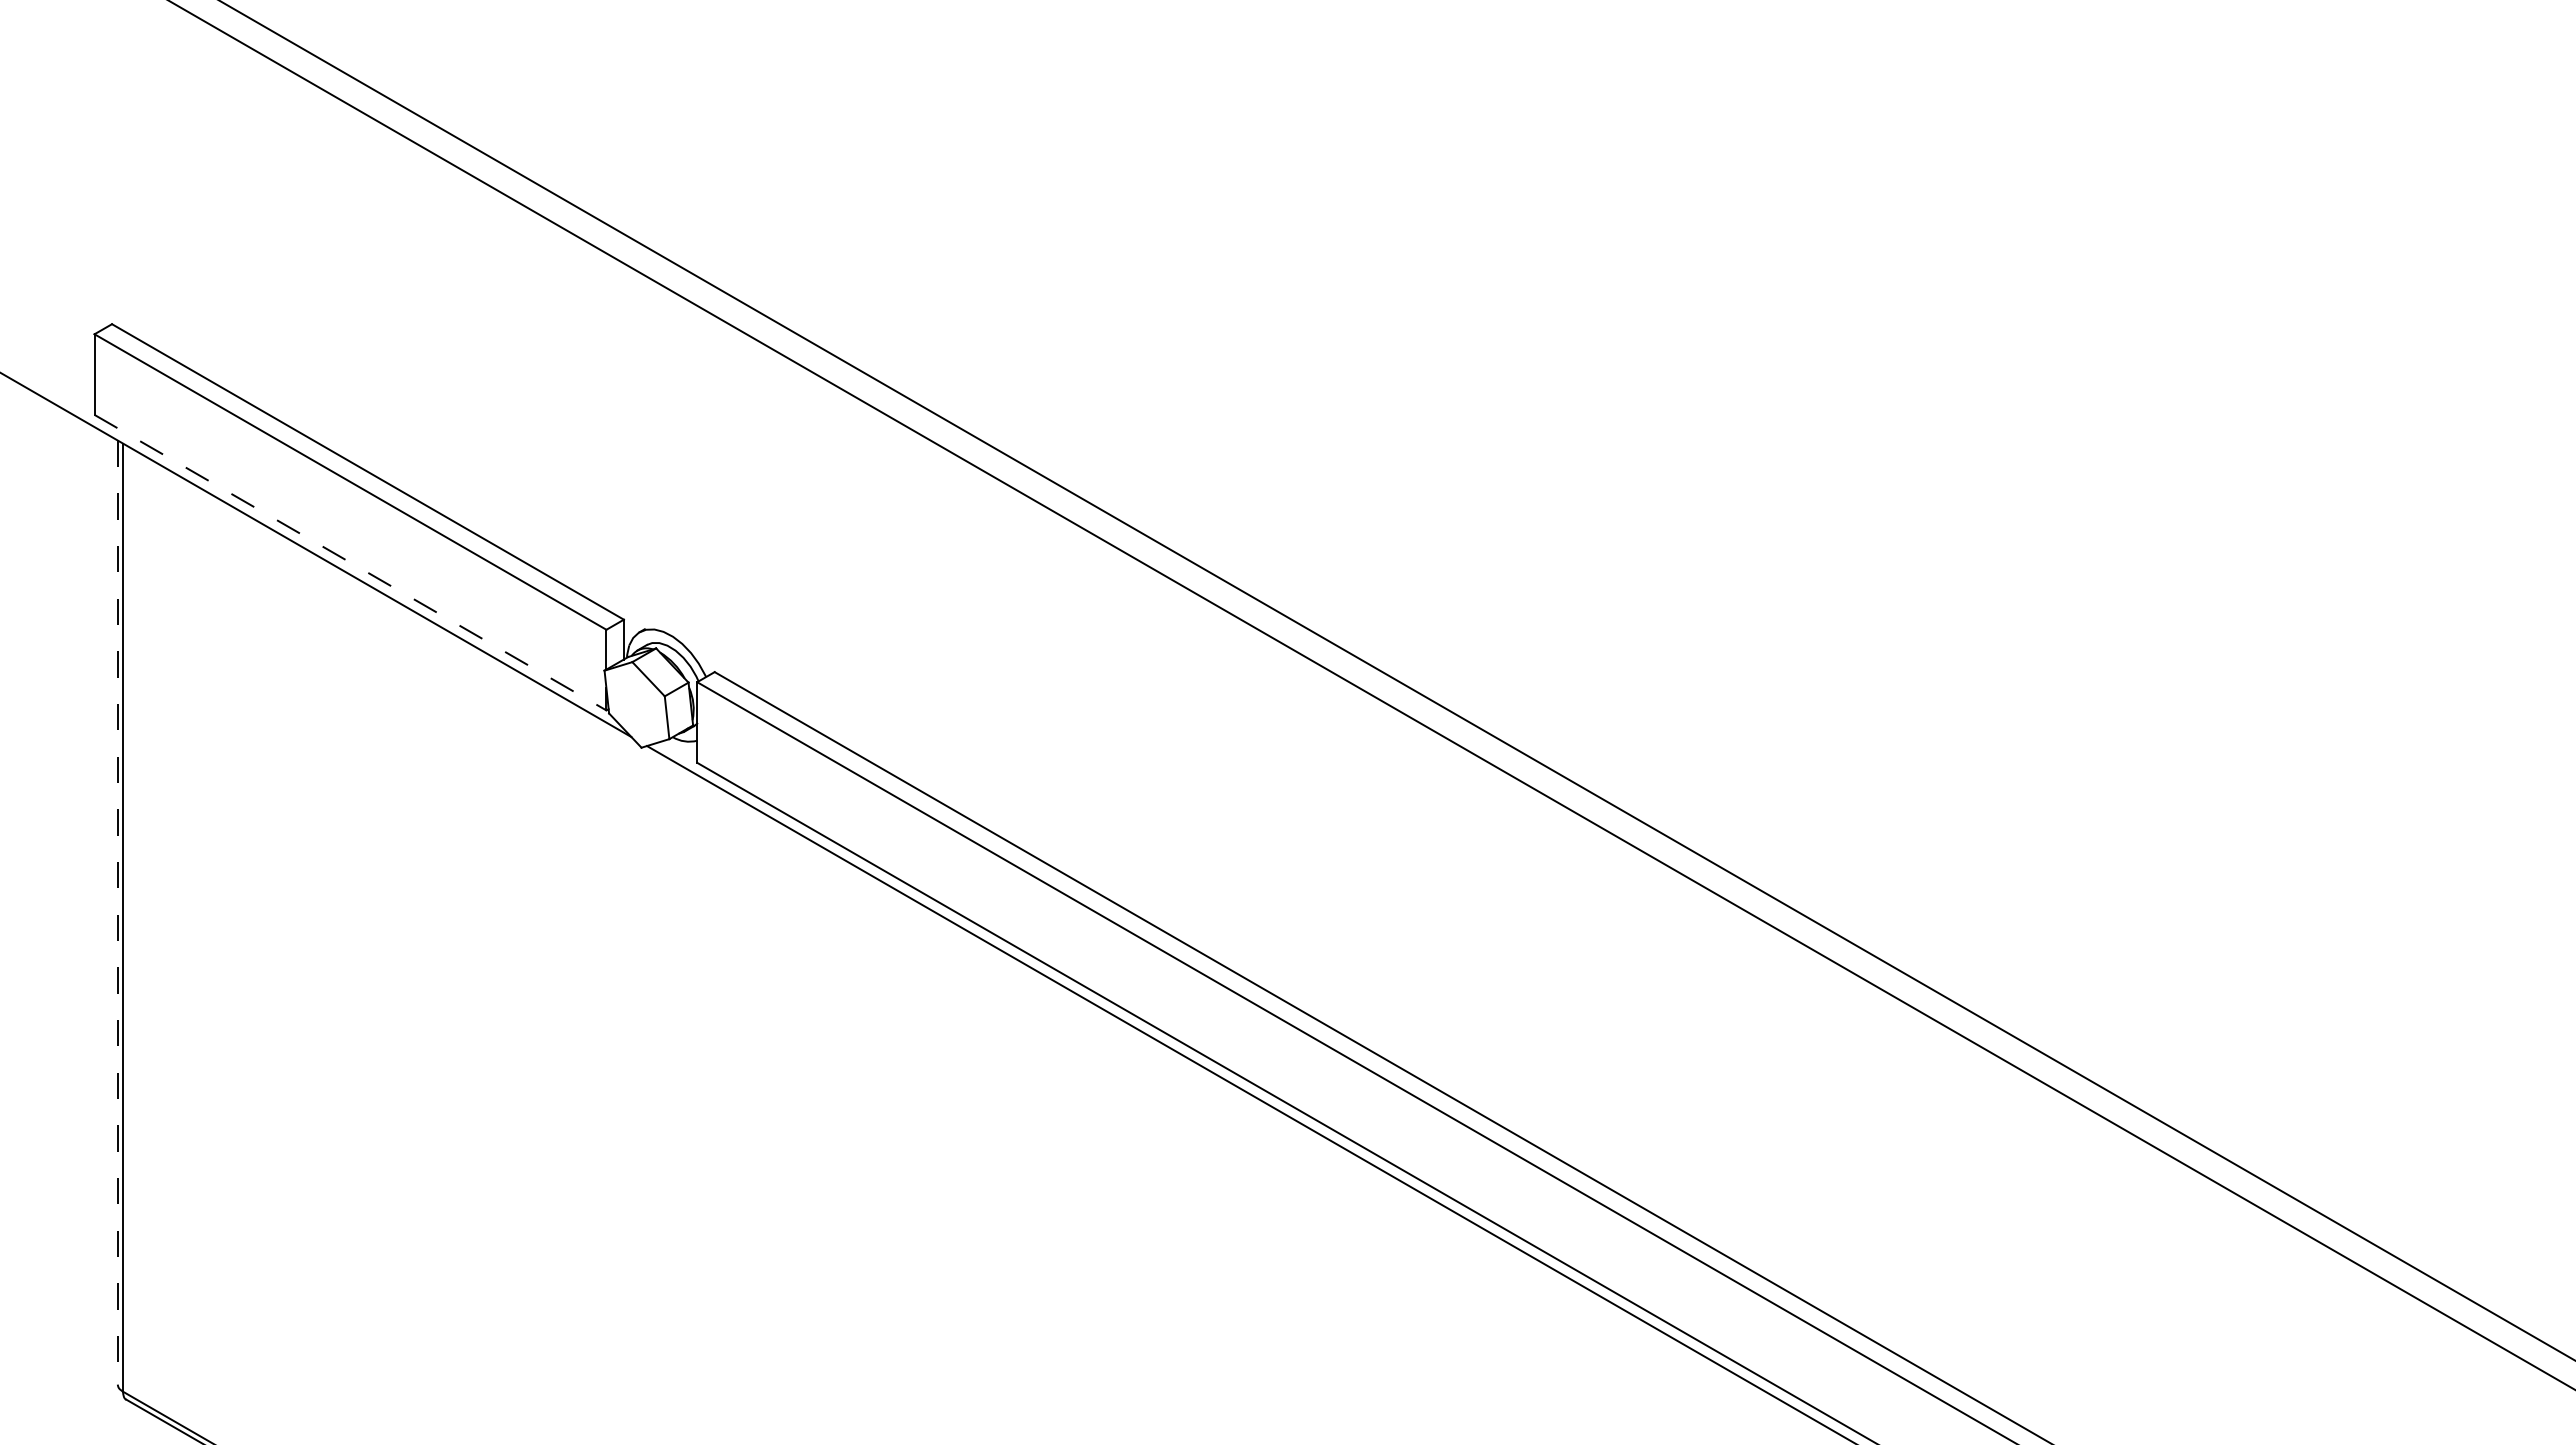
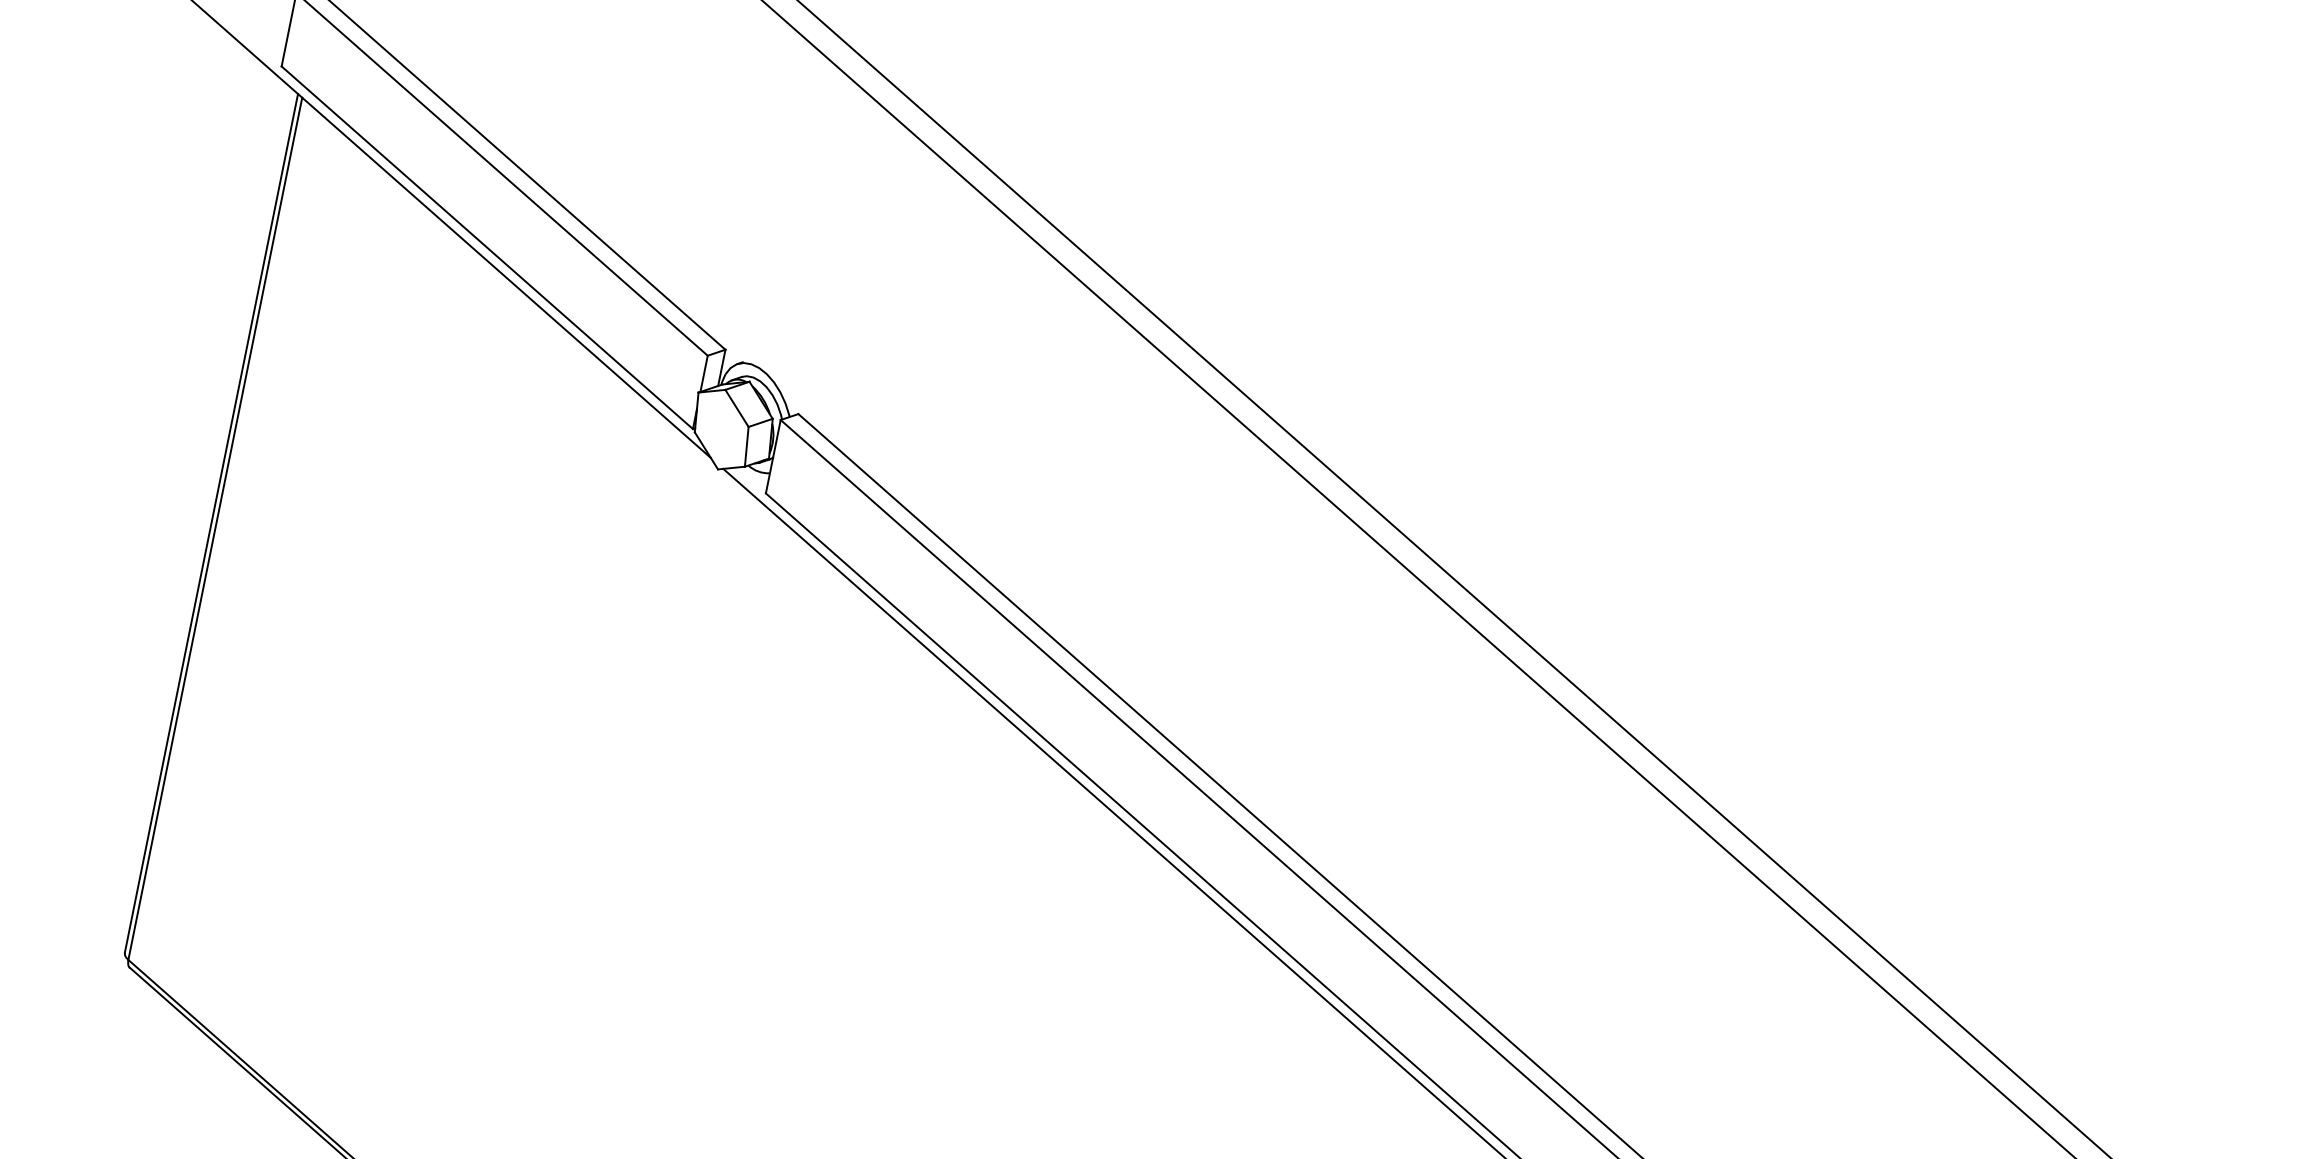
line: (350, 562) -> (487, 247), dashed -> solid
line: (117, 913) -> (211, 524), dashed -> solid

